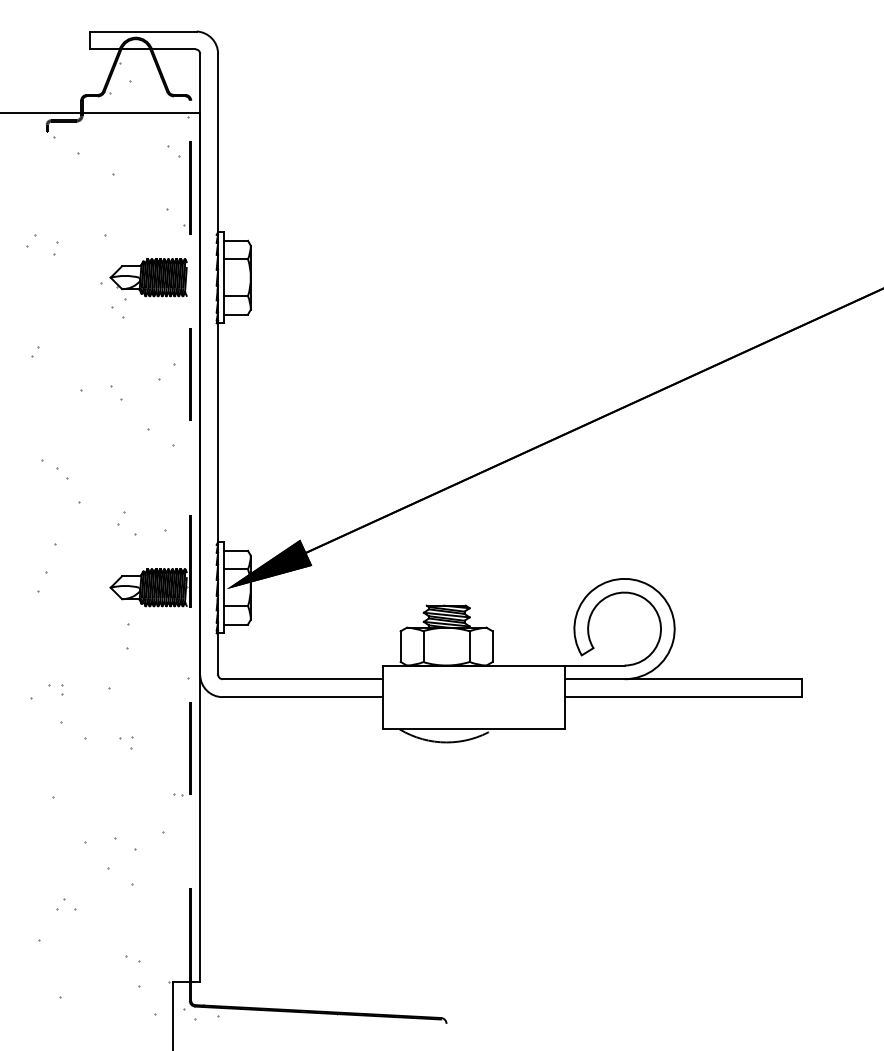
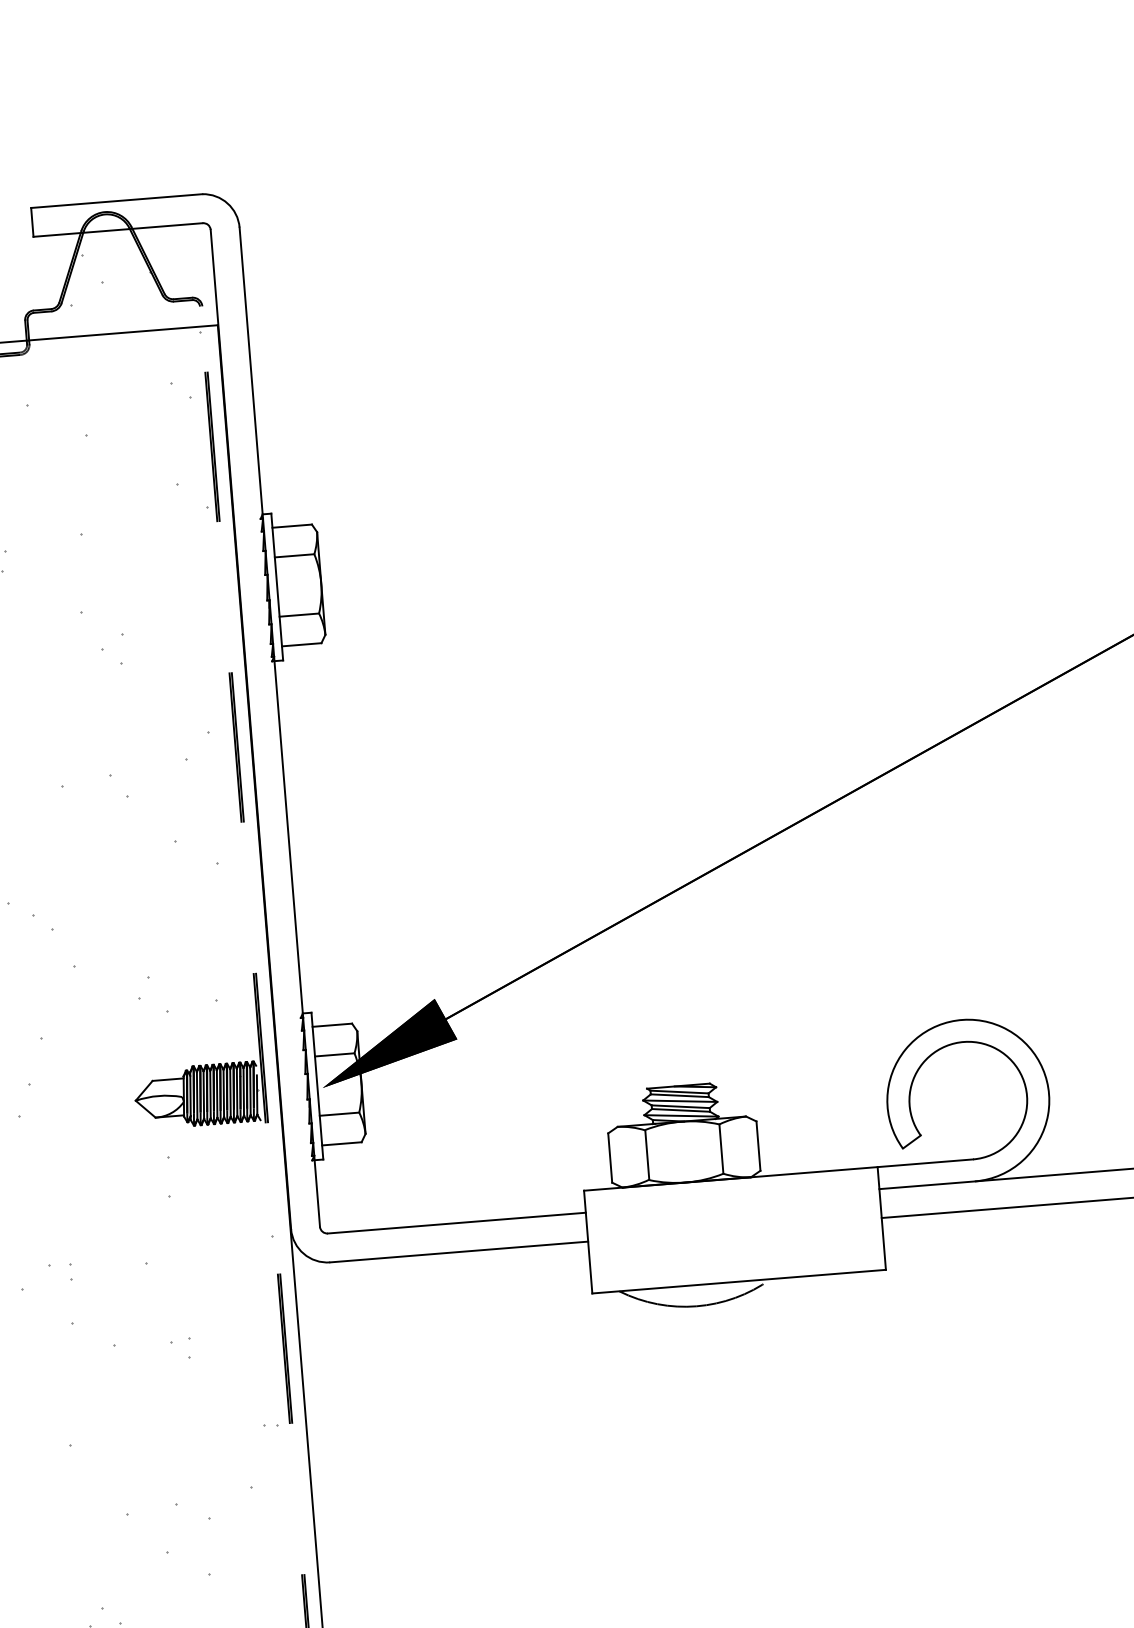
part: (148, 277) -> (156, 596), removed

